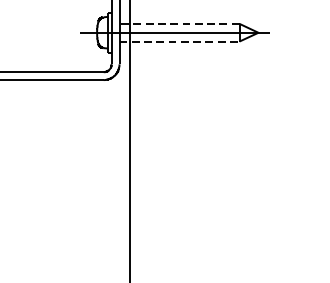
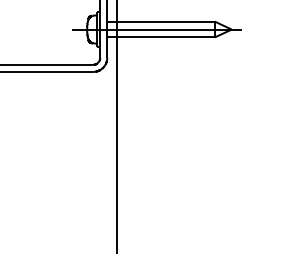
line: (180, 23) -> (161, 21), dashed -> solid
line: (180, 41) -> (161, 37), dashed -> solid

